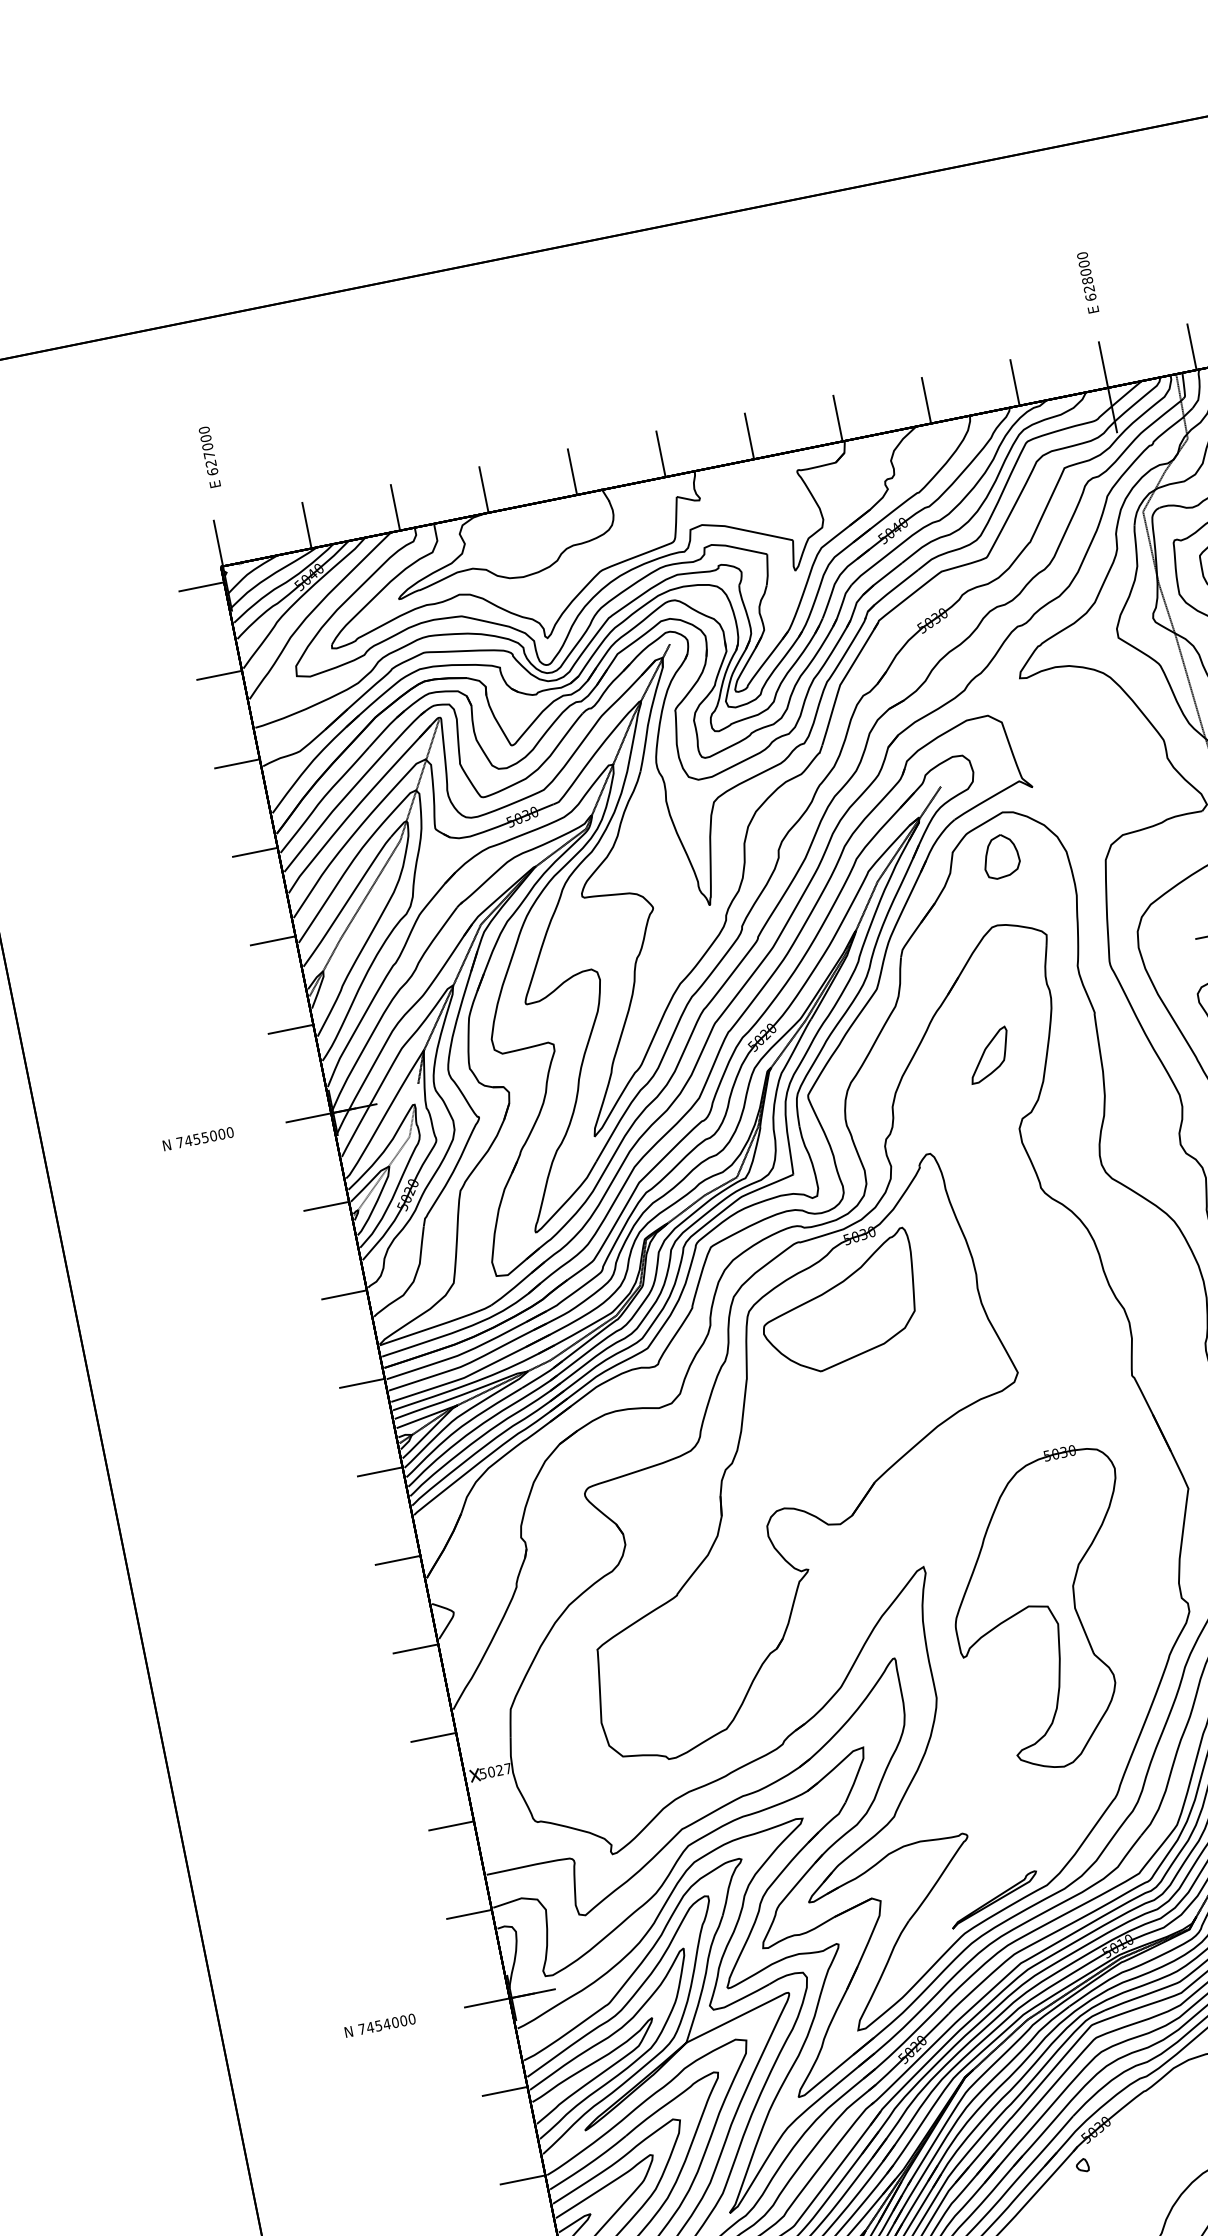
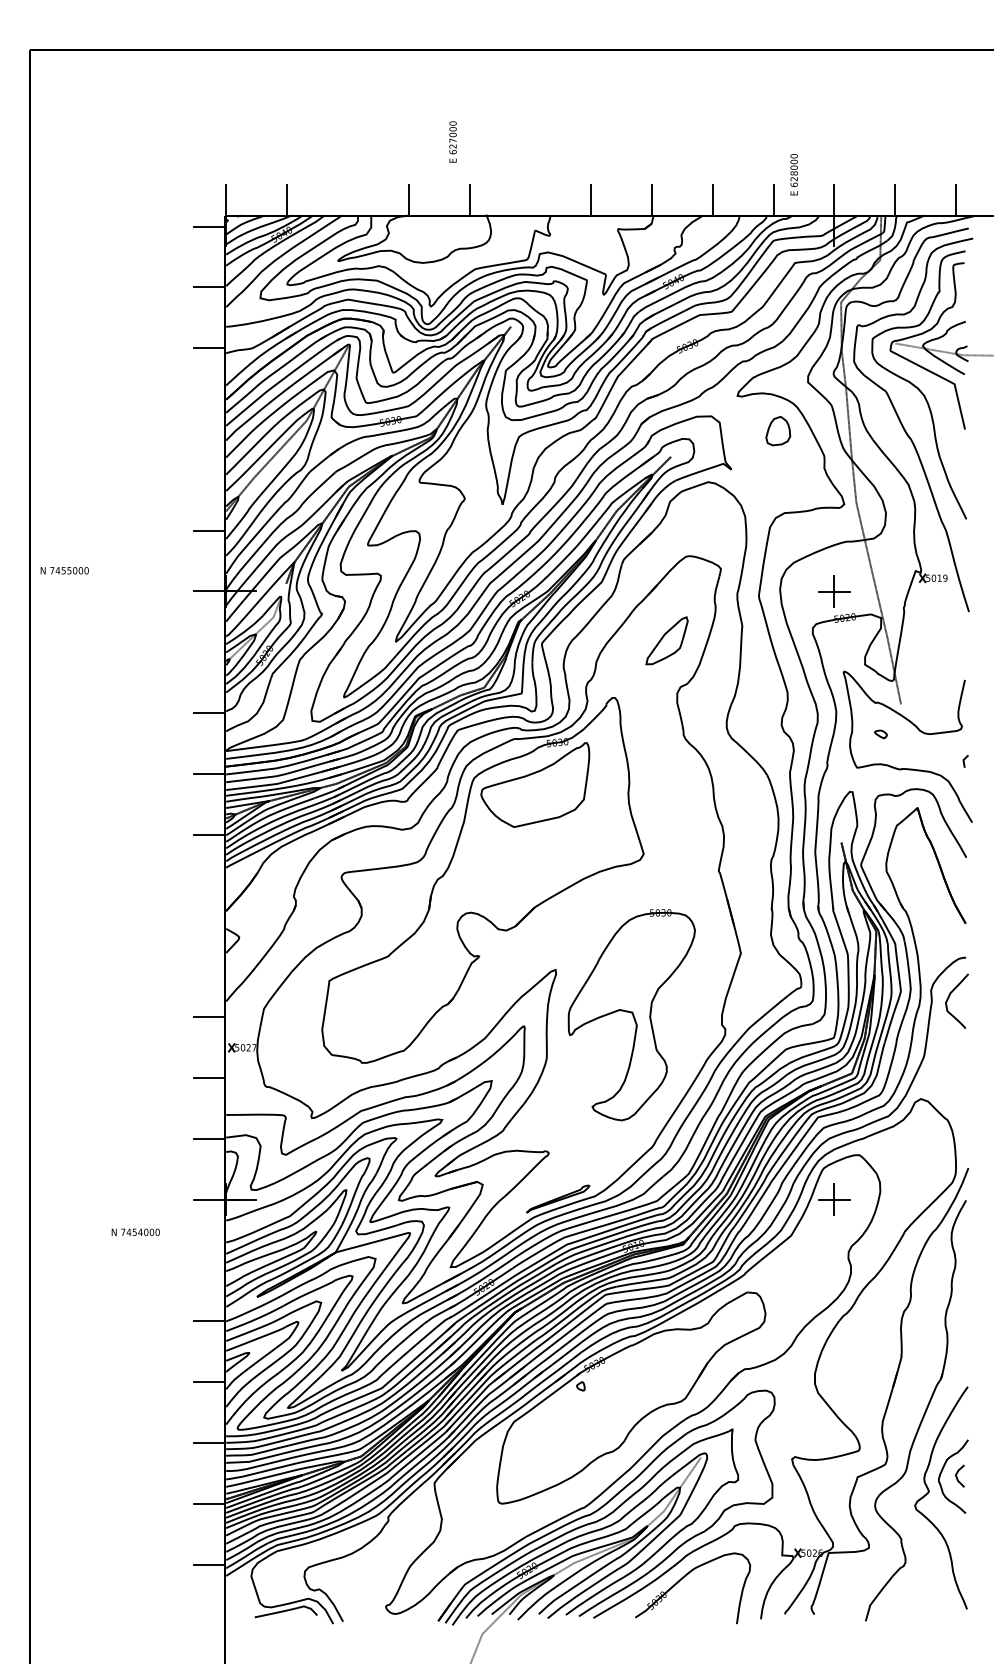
text: (1086, 282) -> (793, 174), moved
line: (660, 453) -> (530, 199), removed
text: (208, 456) -> (452, 141), moved
line: (394, 506) -> (347, 199), removed
line: (255, 853) -> (209, 409), removed
part: (1001, 857) -> (778, 431), moved
line: (273, 940) -> (209, 469), removed
part: (988, 1055) -> (666, 640), size x1.4
text: (197, 1138) -> (64, 570), moved
line: (326, 1206) -> (209, 652), removed
line: (398, 1560) -> (209, 895), removed
line: (415, 1649) -> (209, 956), removed
text: (379, 2025) -> (135, 1232), moved
line: (505, 2091) -> (209, 1260), removed

